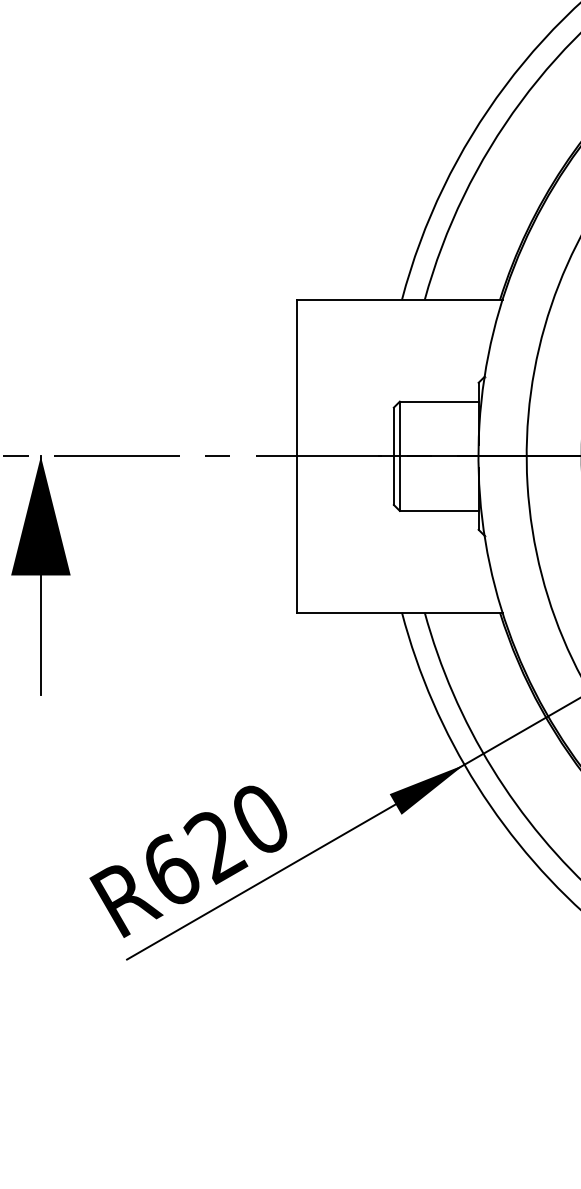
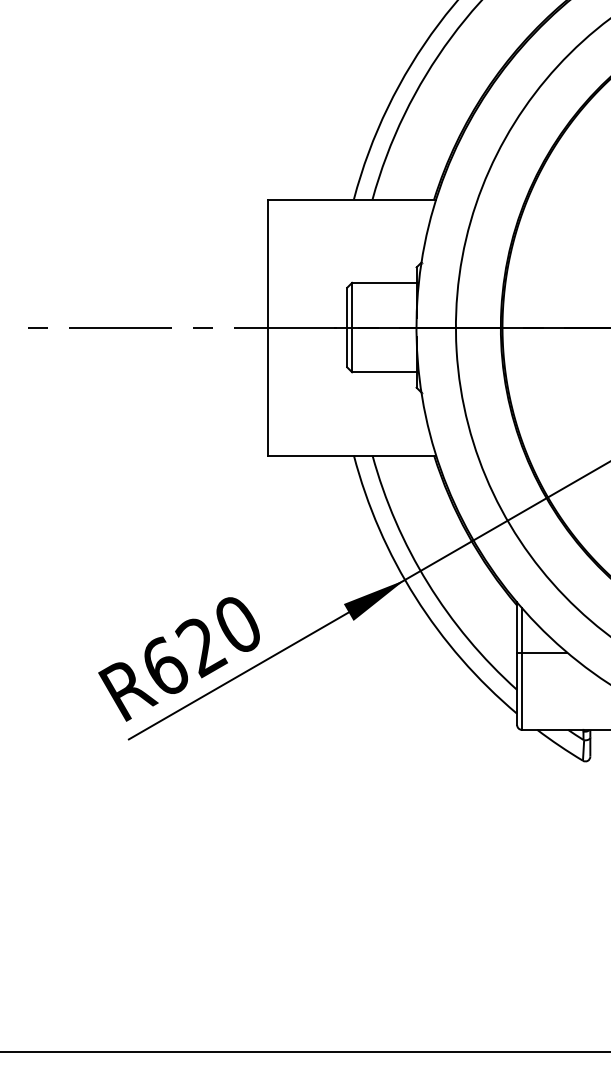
part: (41, 575) -> (58, 425), removed

